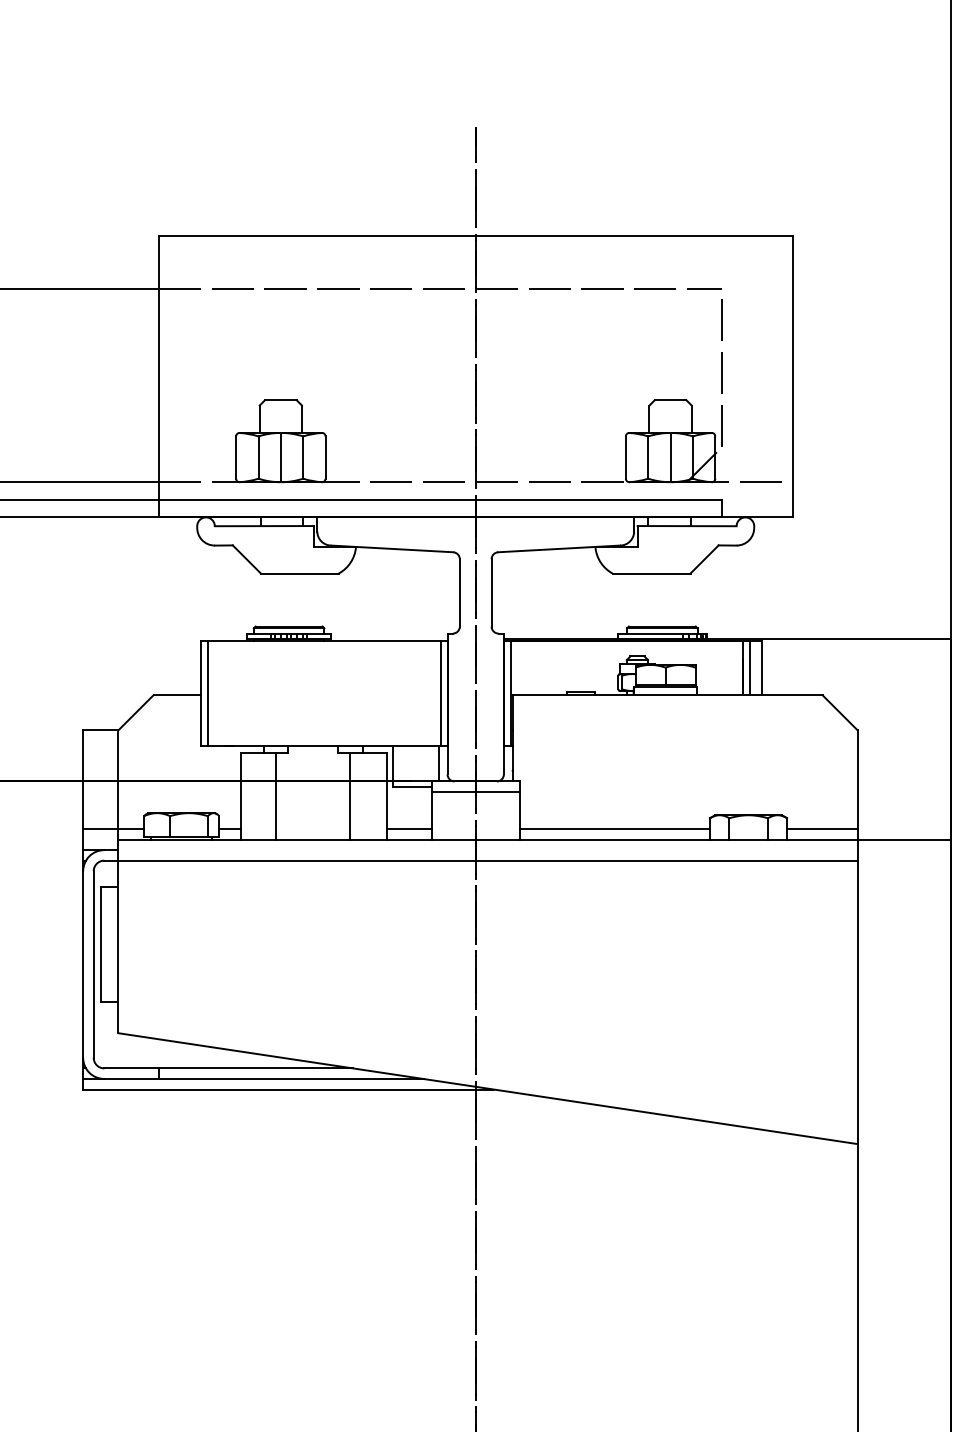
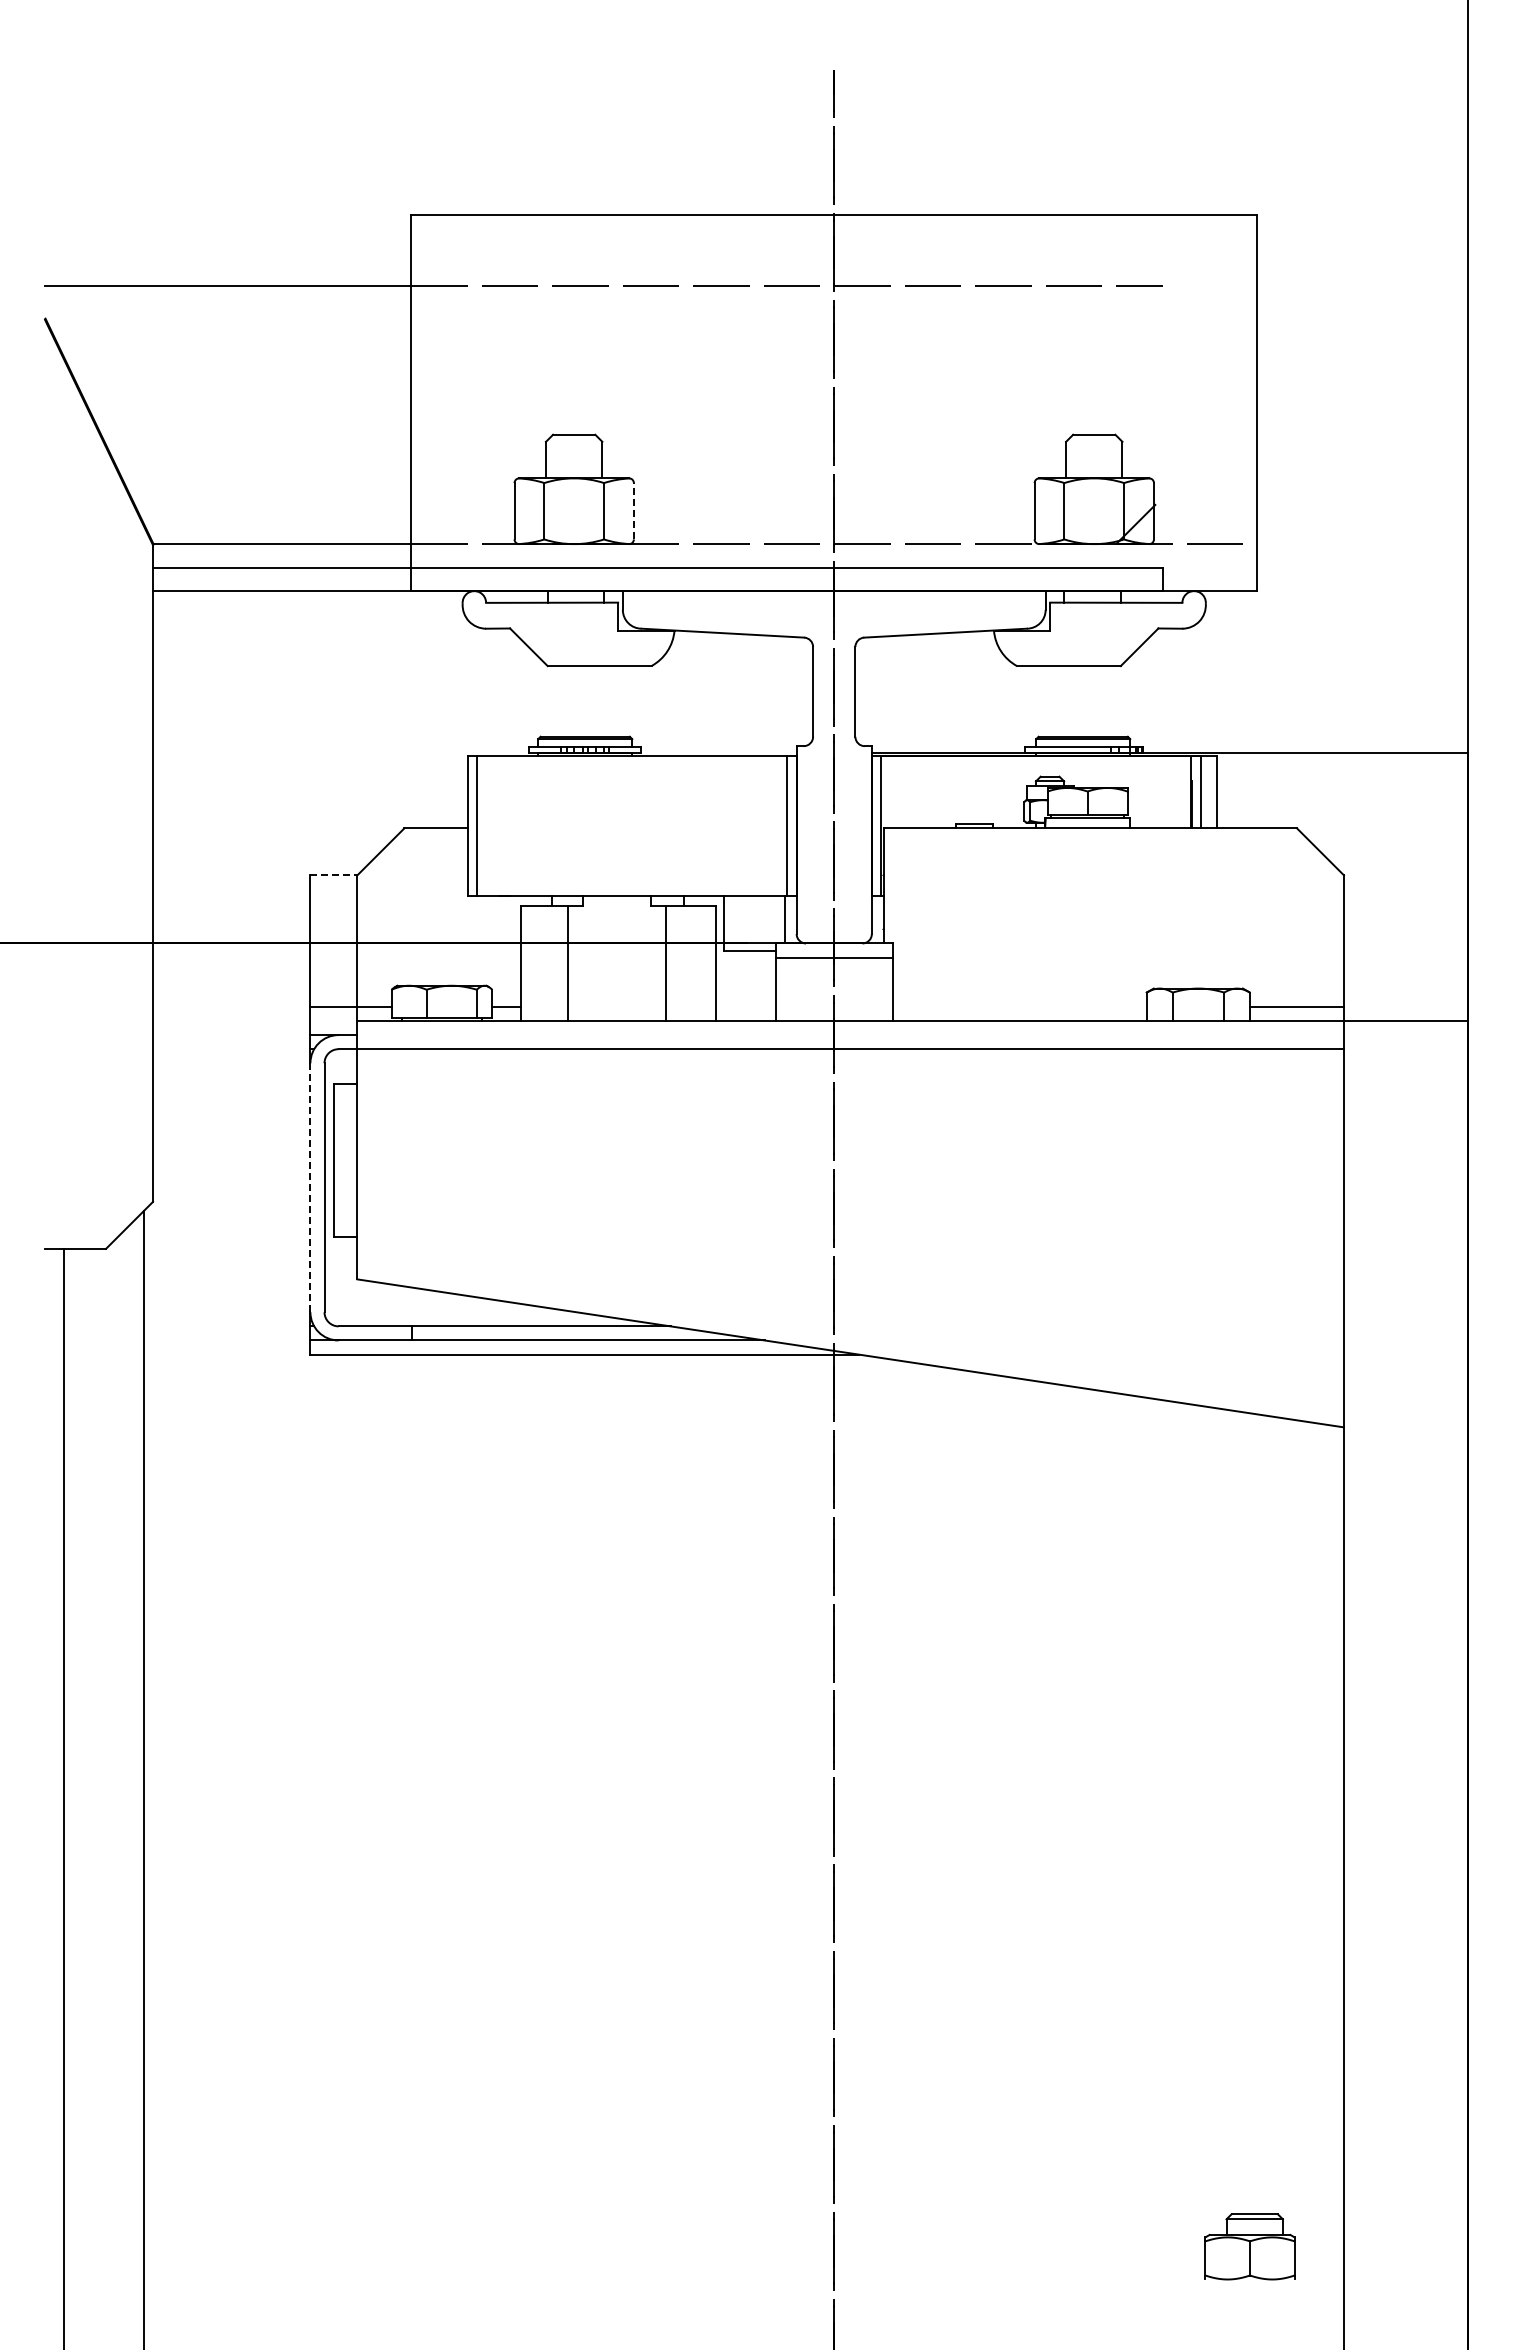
line: (721, 373) -> (1162, 398), removed
line: (325, 456) -> (633, 510), solid -> dashed
line: (281, 457) -> (574, 511), removed
line: (670, 457) -> (1094, 511), removed
line: (101, 730) -> (334, 875), solid -> dashed
line: (409, 828) -> (745, 1006), removed
line: (614, 828) -> (1019, 1006), removed
line: (83, 964) -> (310, 1187), solid -> dashed

